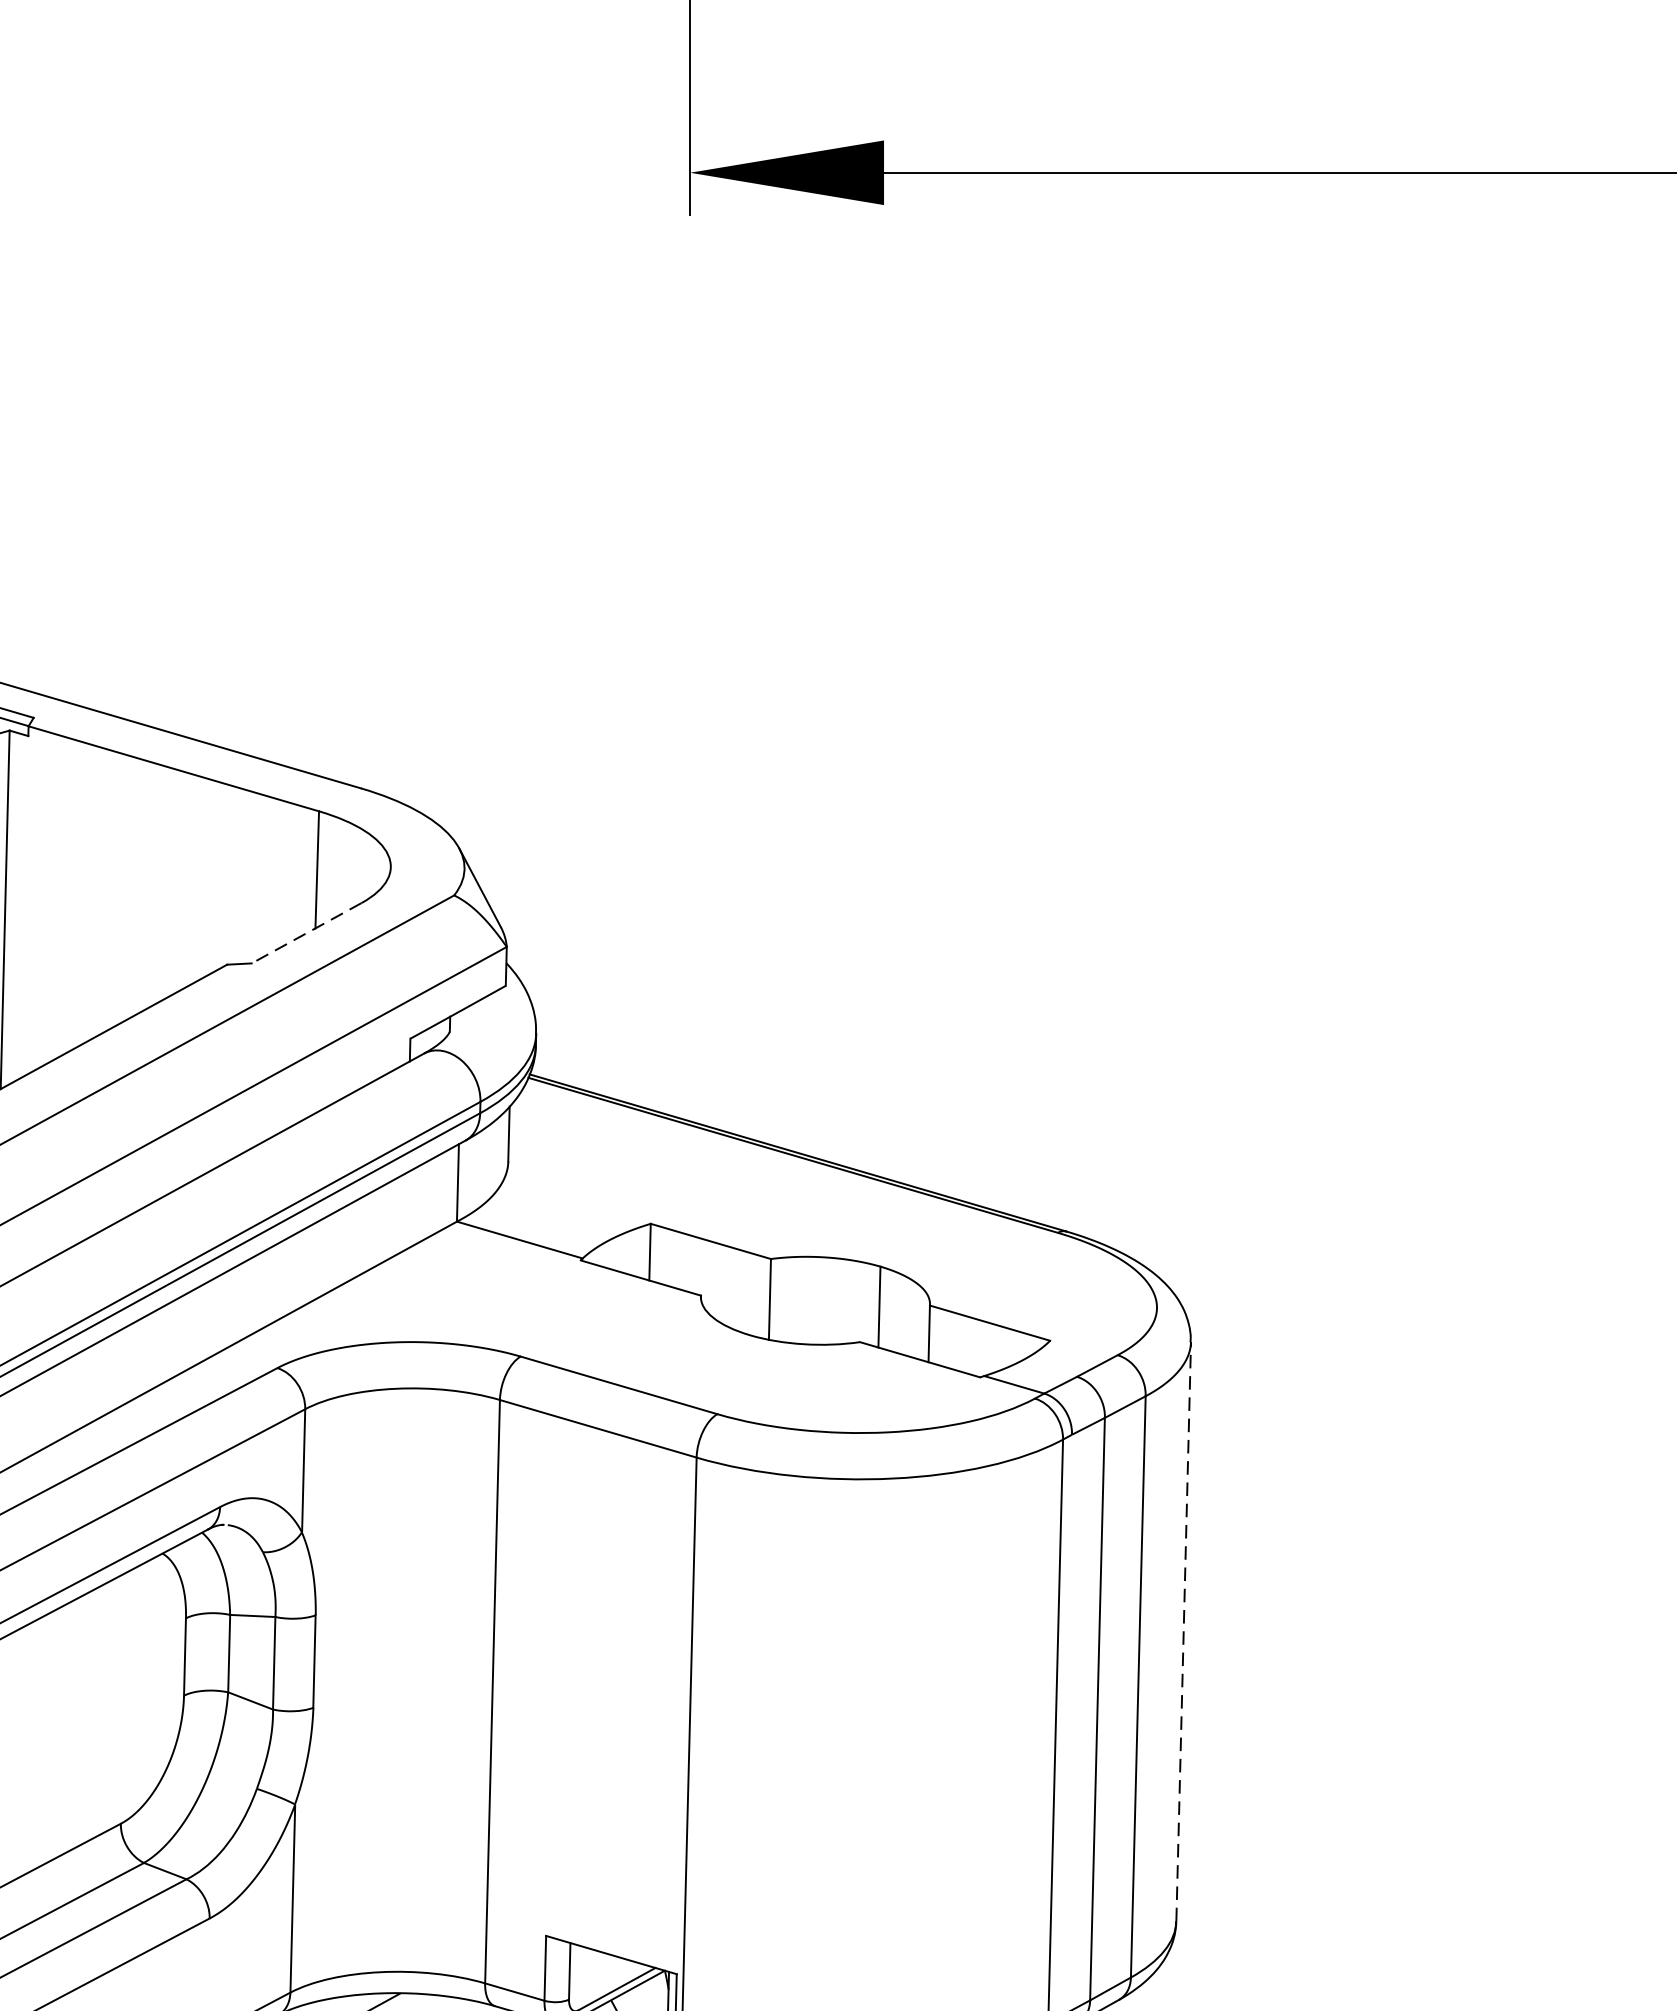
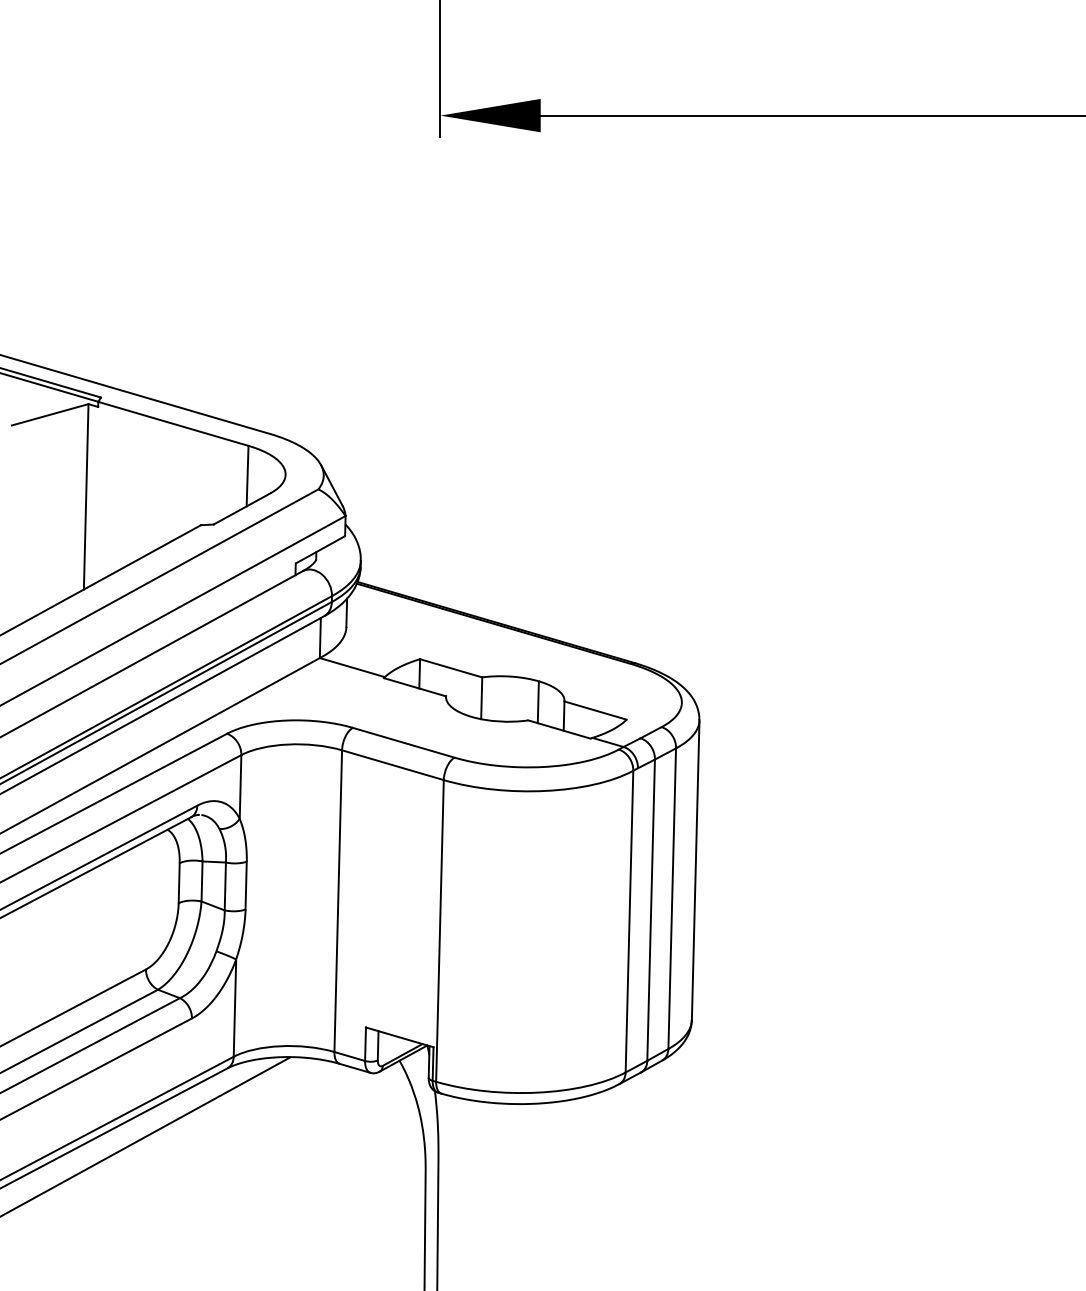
line: (305, 934) -> (241, 509), dashed -> solid
line: (1183, 1632) -> (695, 870), dashed -> solid

